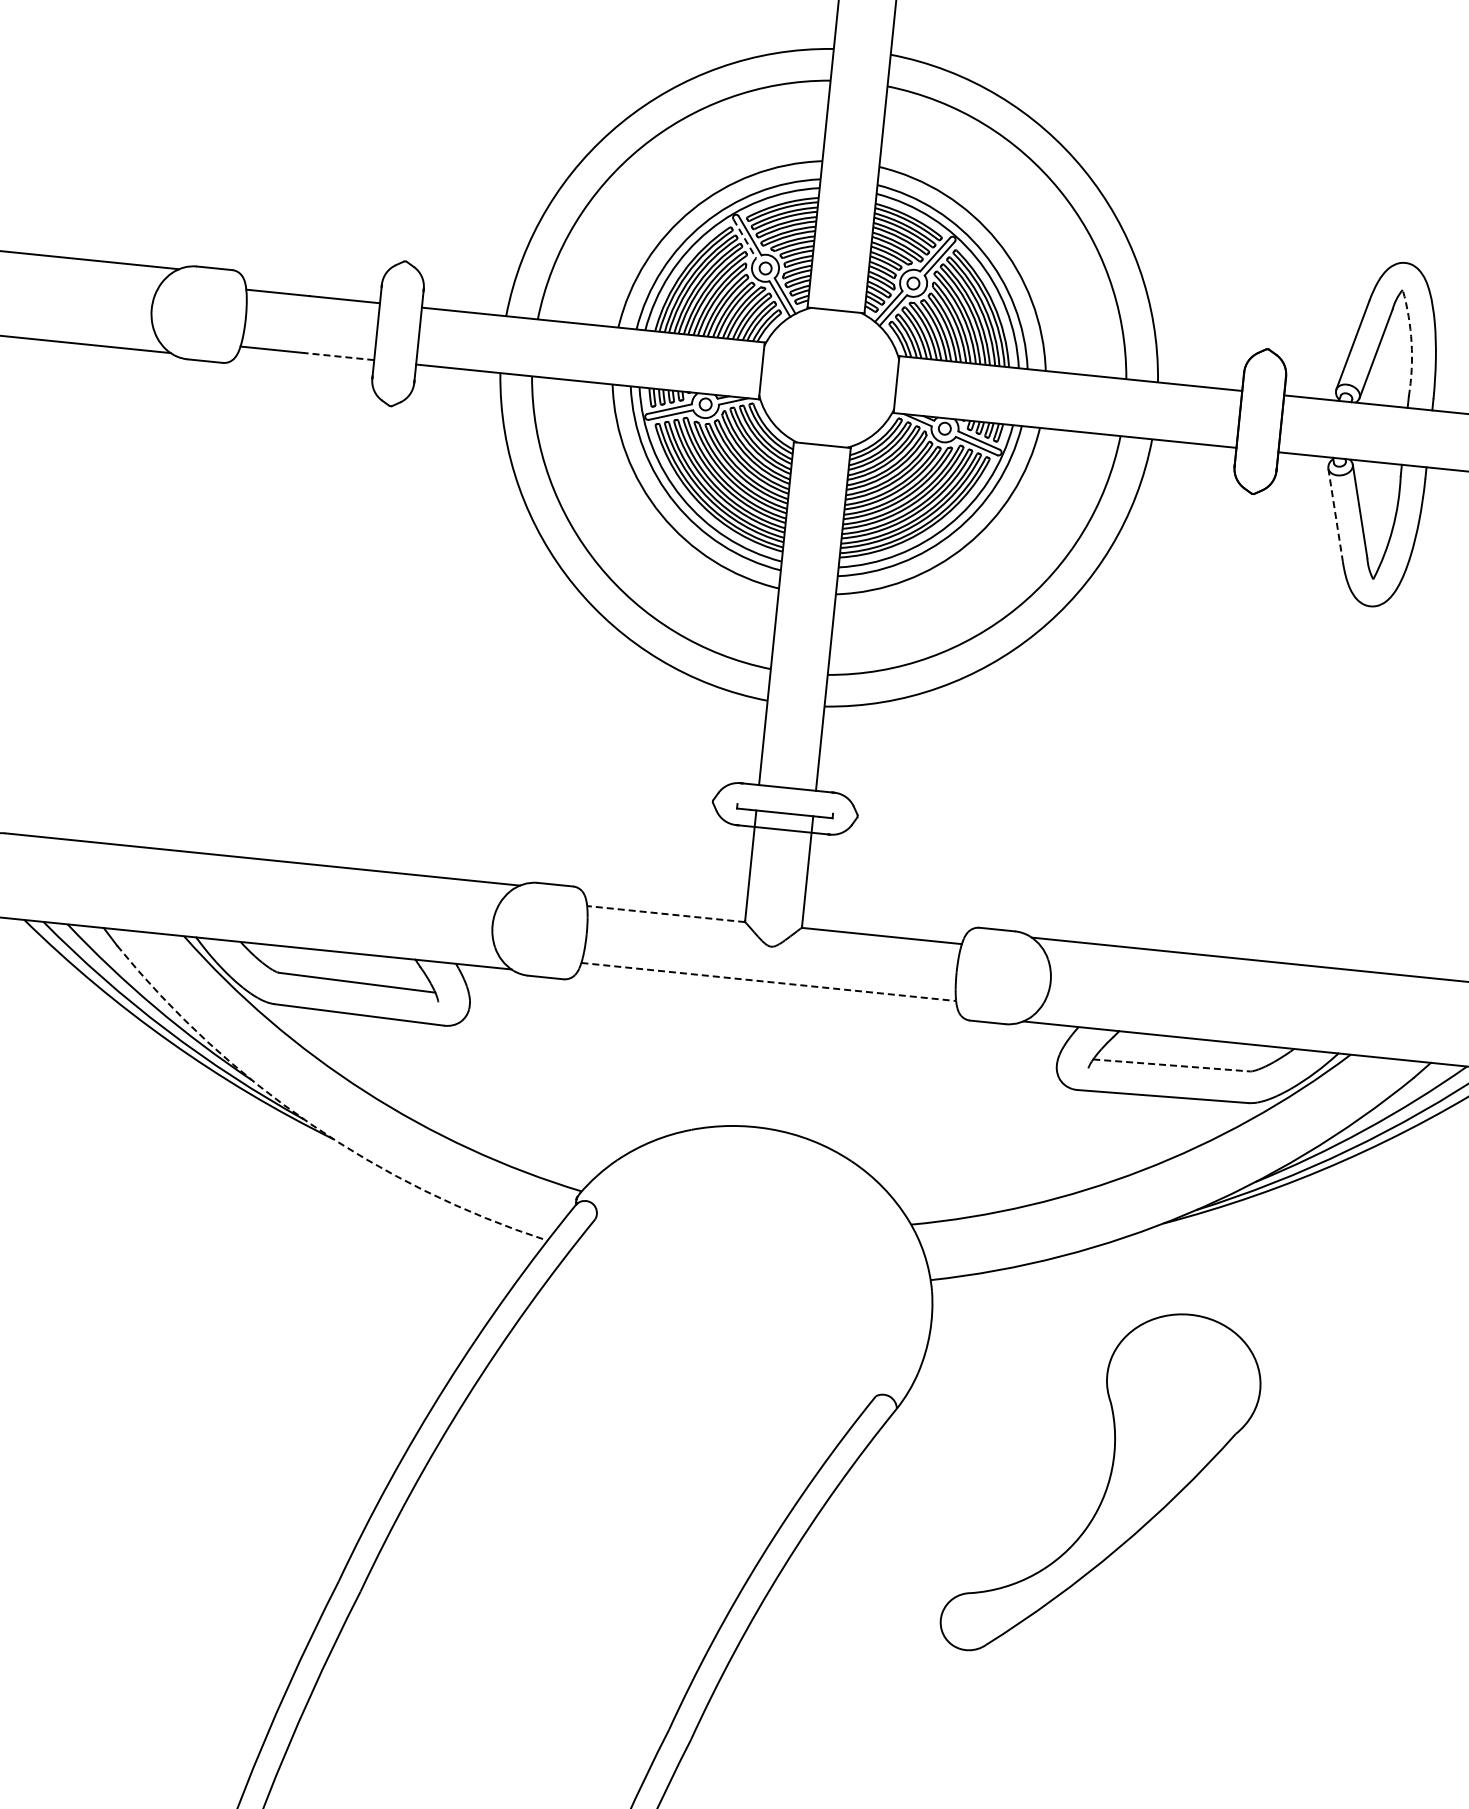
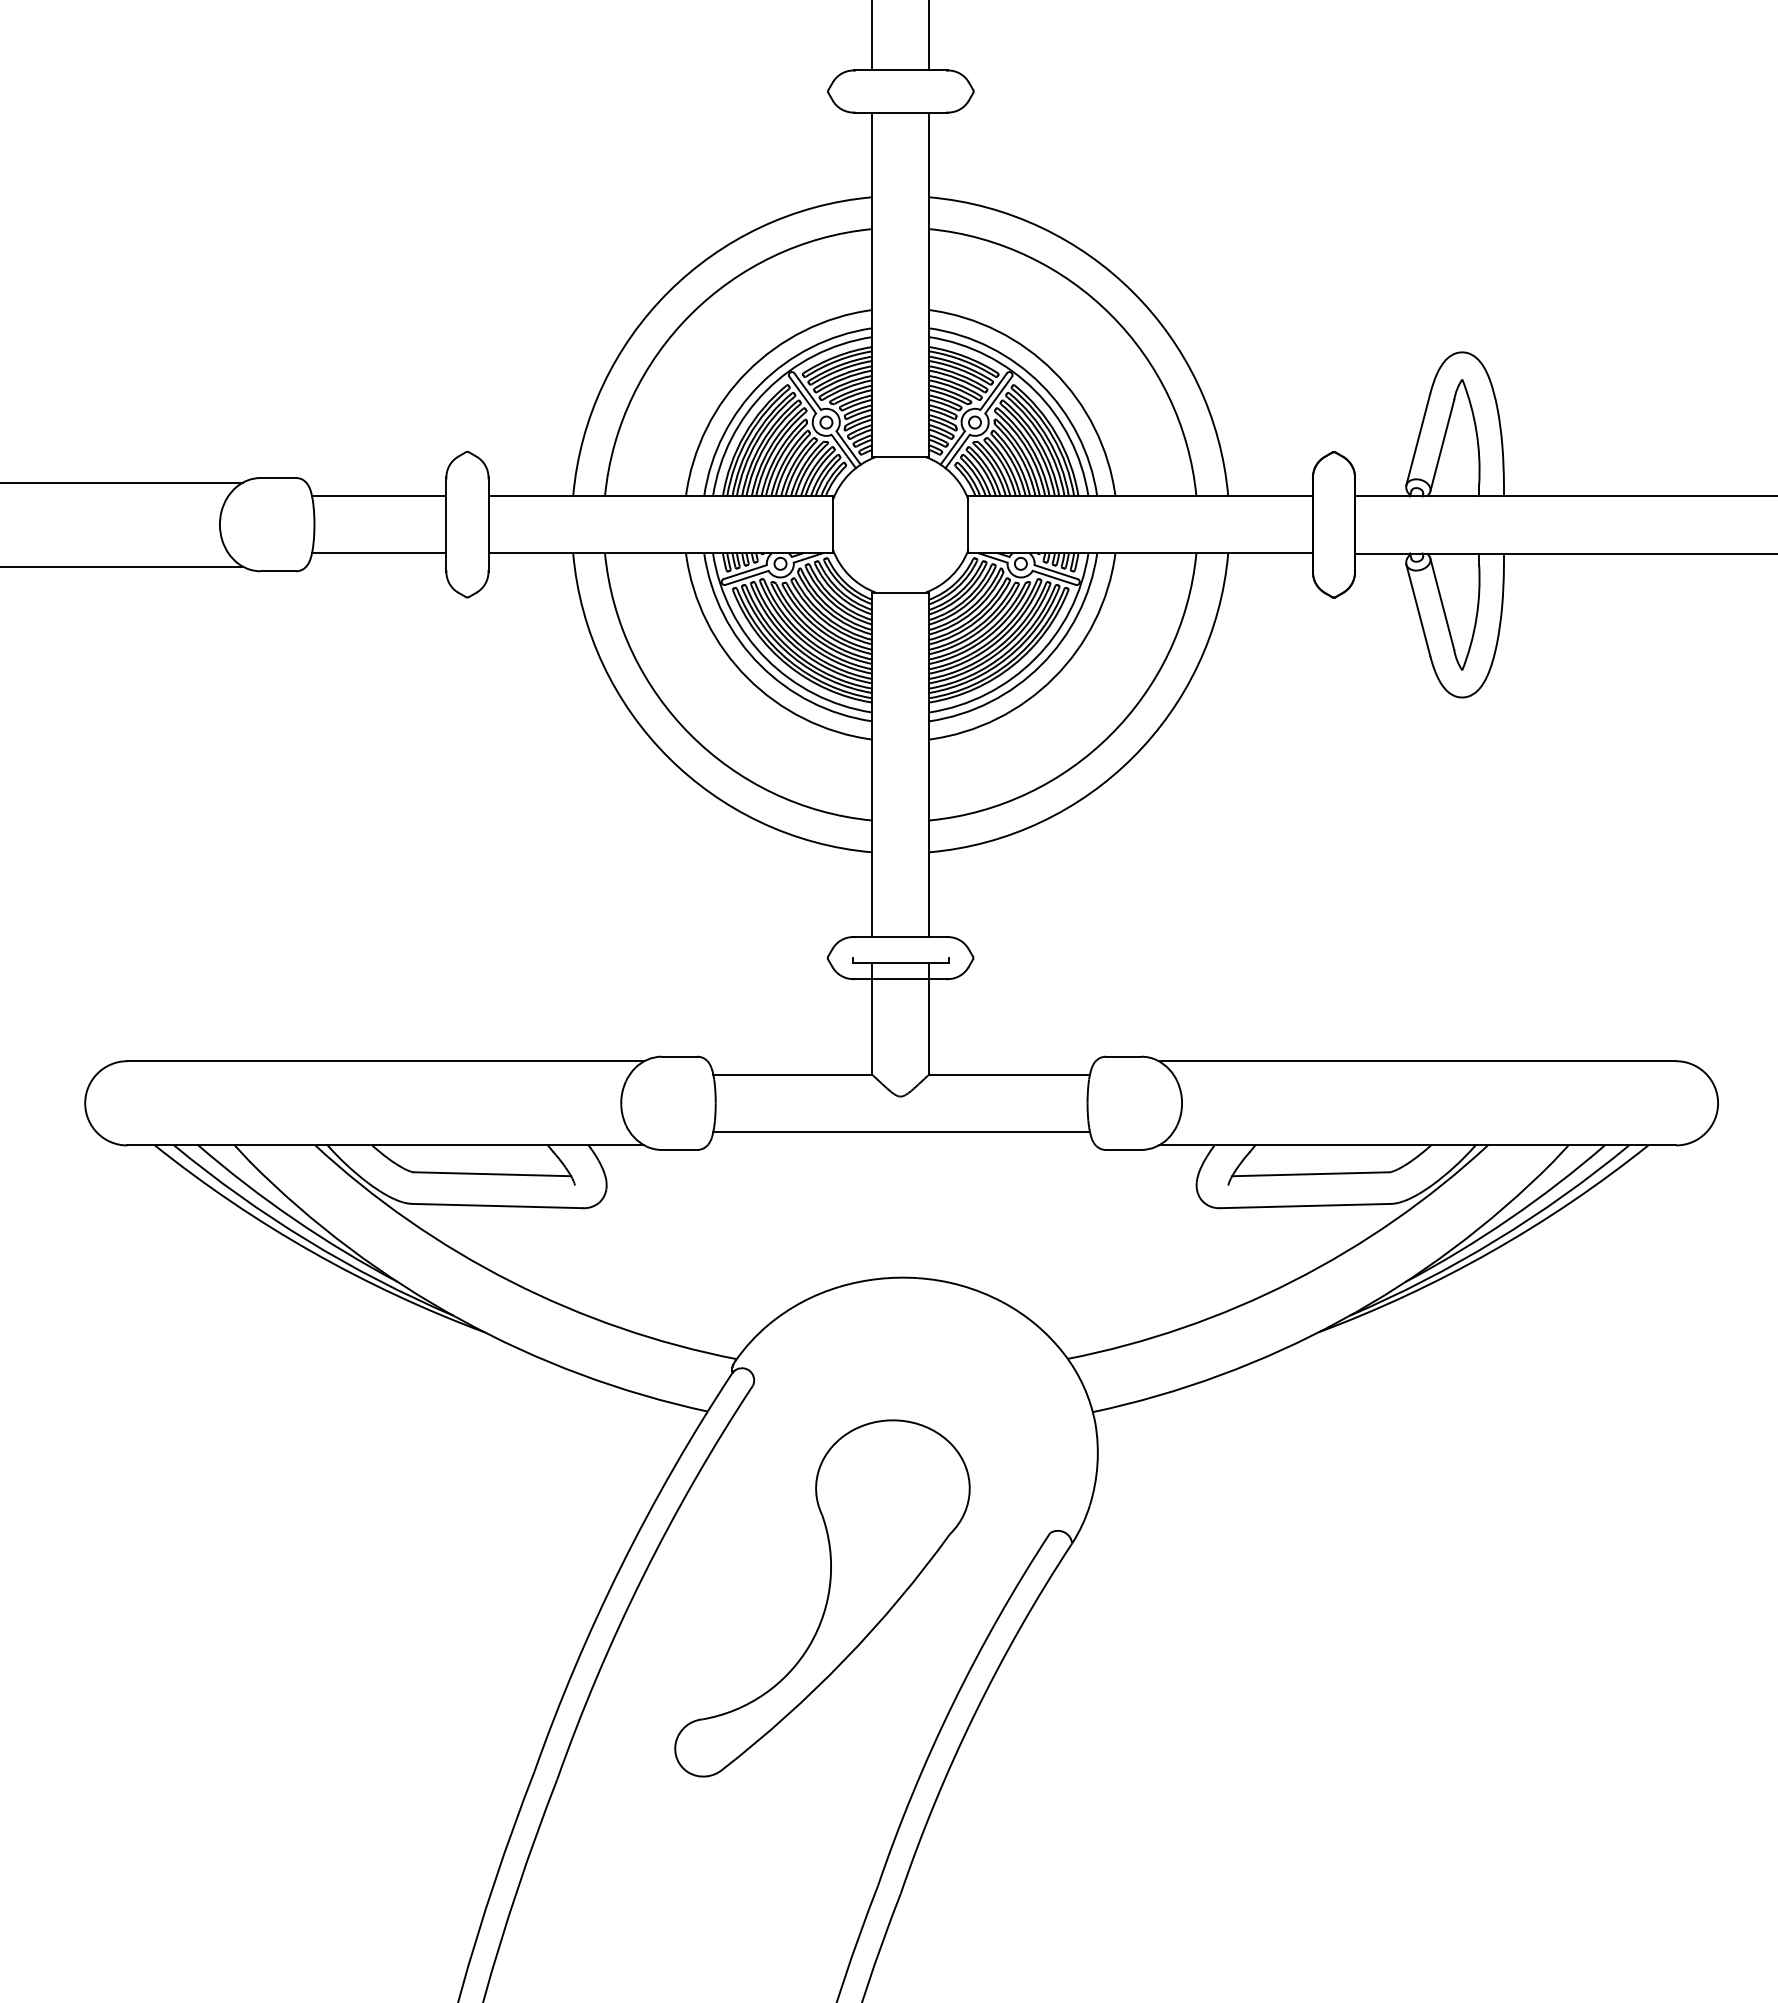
line: (744, 239) -> (802, 395), dashed -> solid
arc: (1411, 343) -> (1476, 431), dashed -> solid
line: (338, 356) -> (410, 553), dashed -> solid
line: (1335, 515) -> (1418, 610), dashed -> solid
line: (665, 913) -> (792, 1074), dashed -> solid
line: (769, 981) -> (902, 1131), dashed -> solid
line: (1172, 1065) -> (1311, 1174), dashed -> solid
arc: (310, 1124) -> (460, 1319), dashed -> solid
part: (1102, 1484) -> (822, 1598), moved

